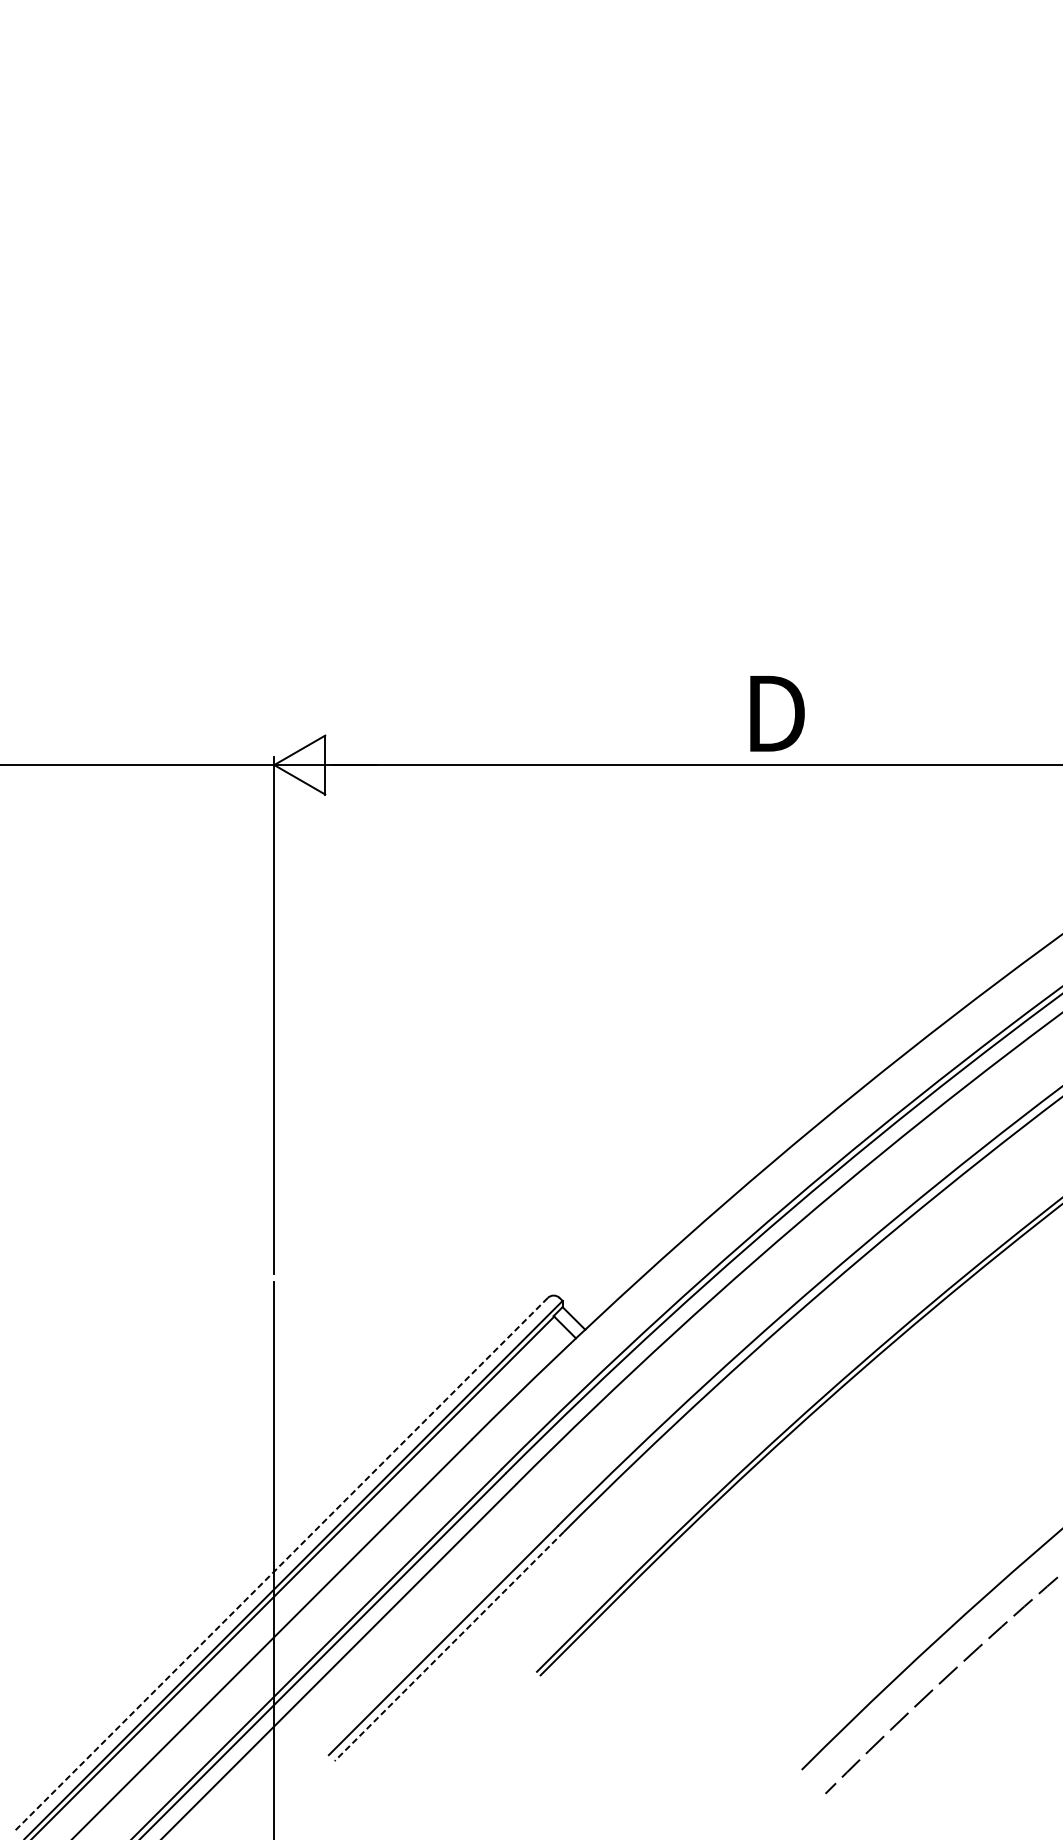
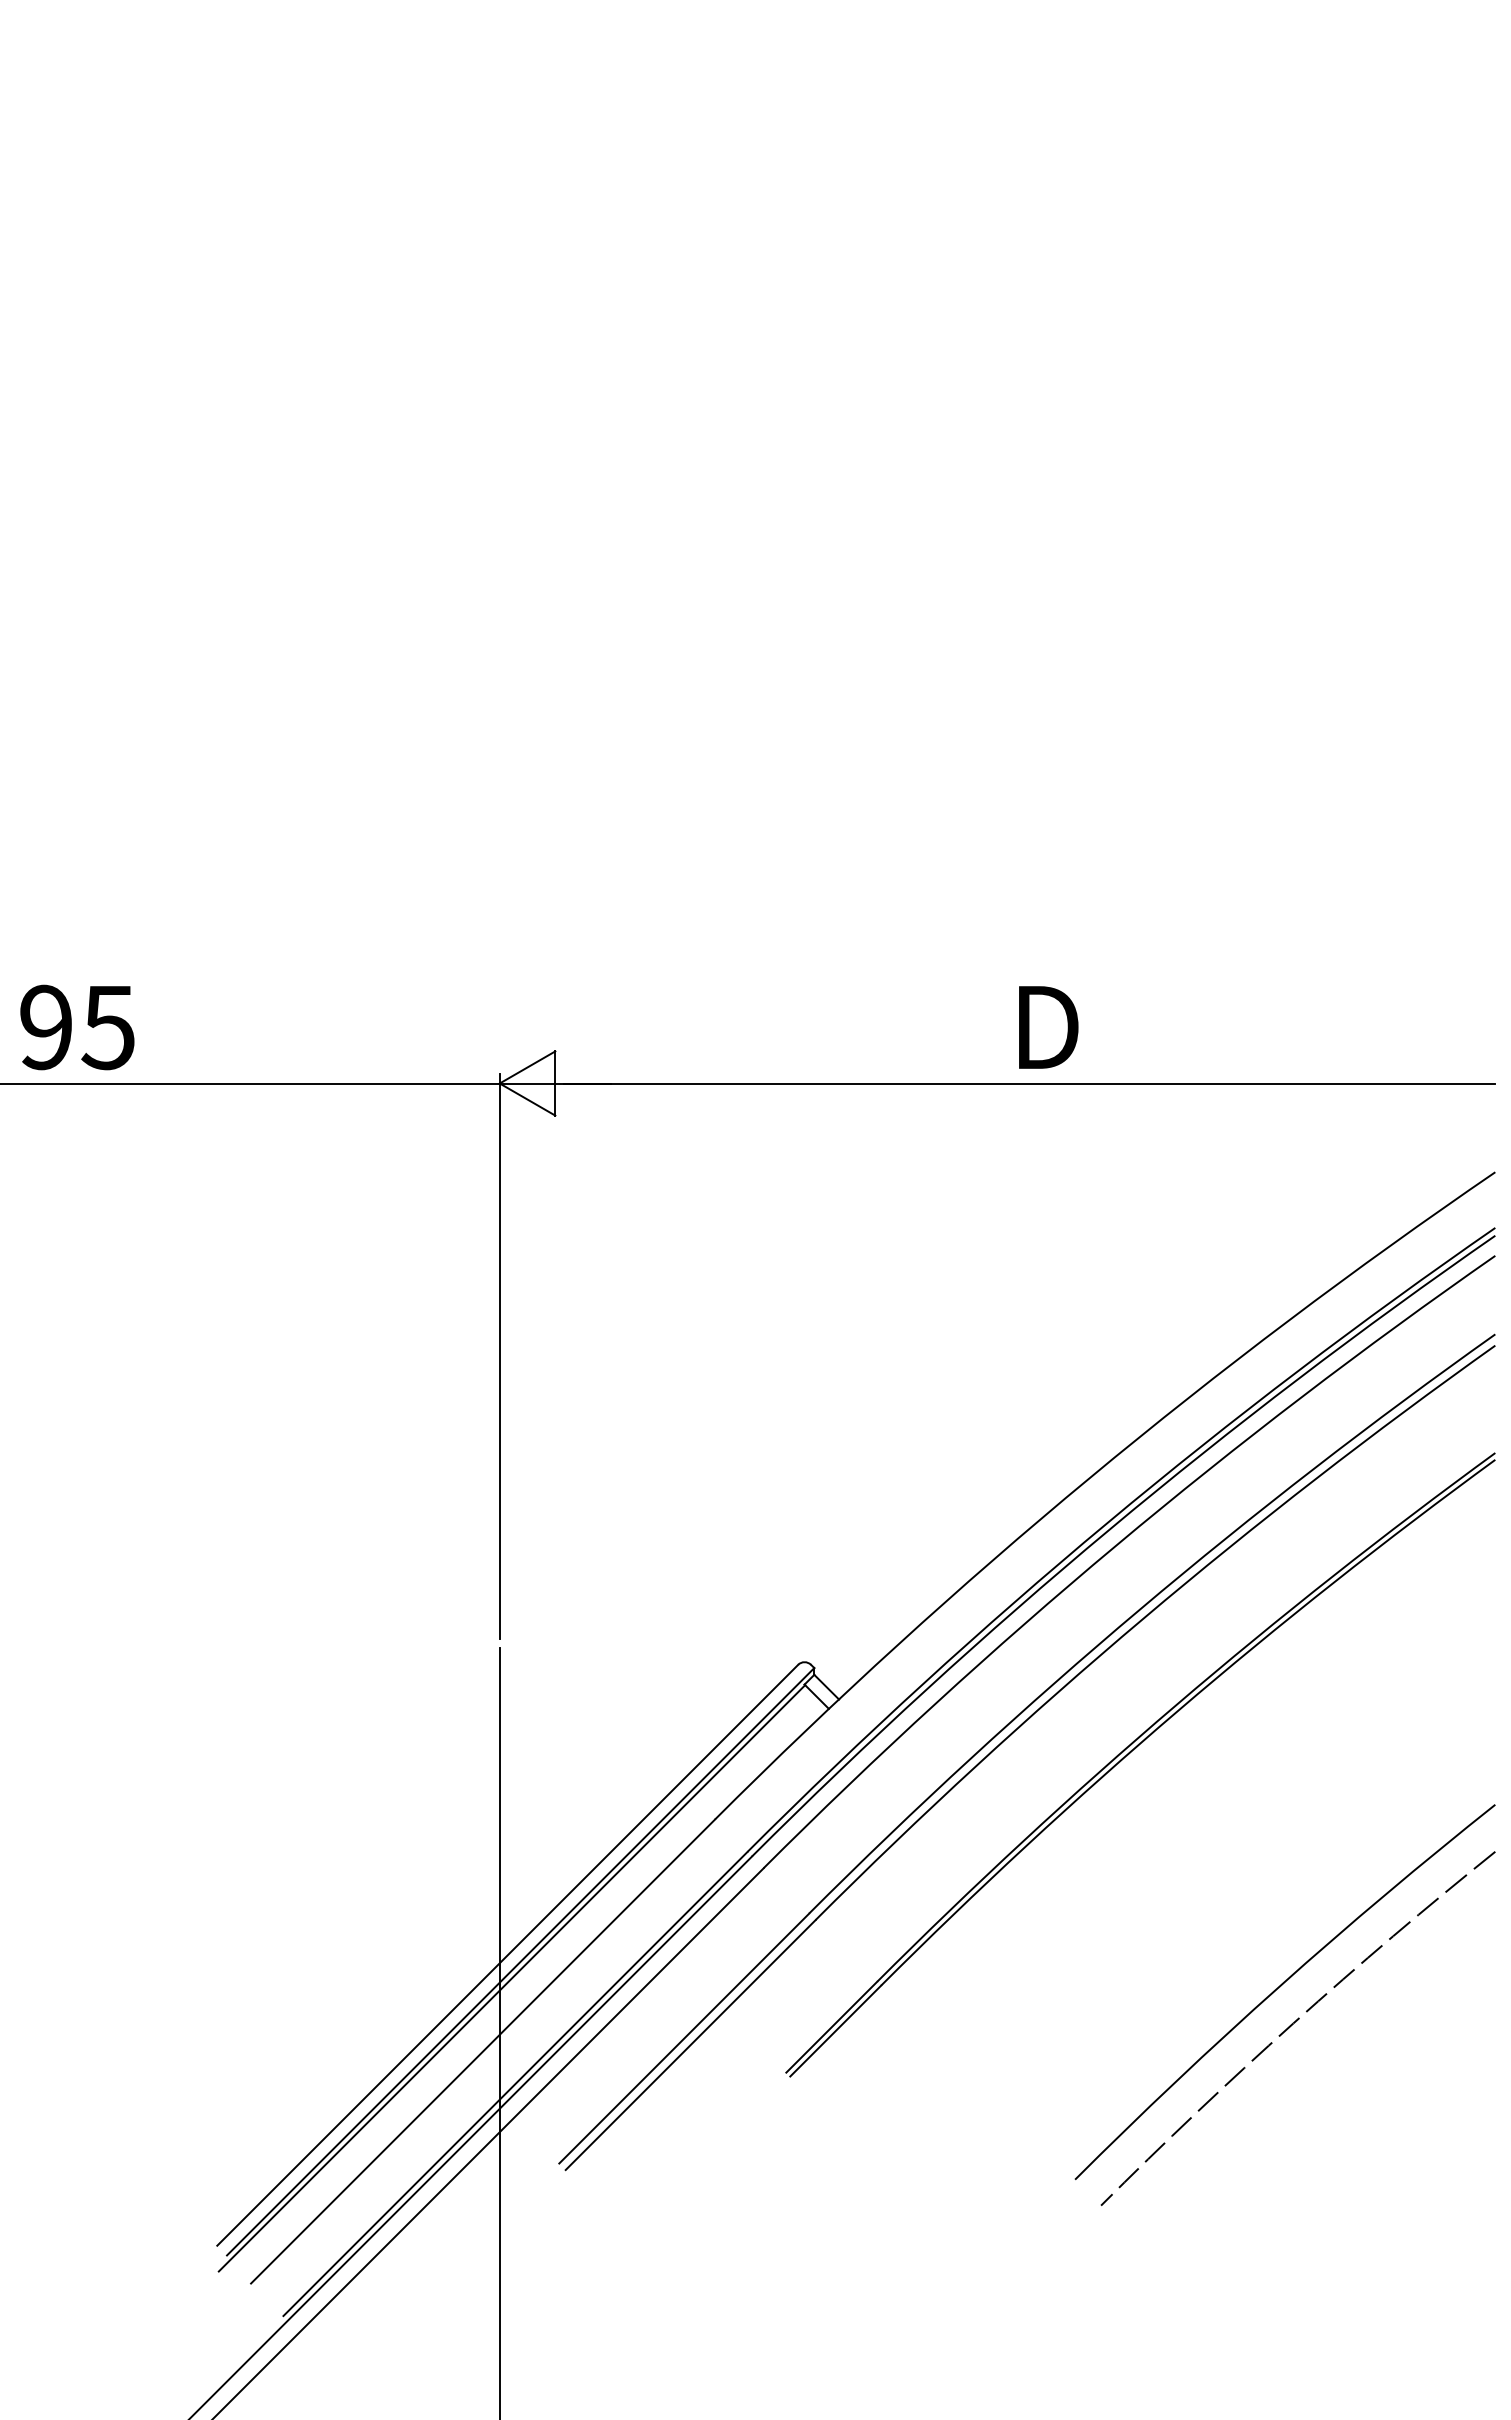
line: (281, 1564) -> (507, 1955), dashed -> solid
line: (449, 1646) -> (690, 2045), dashed -> solid

